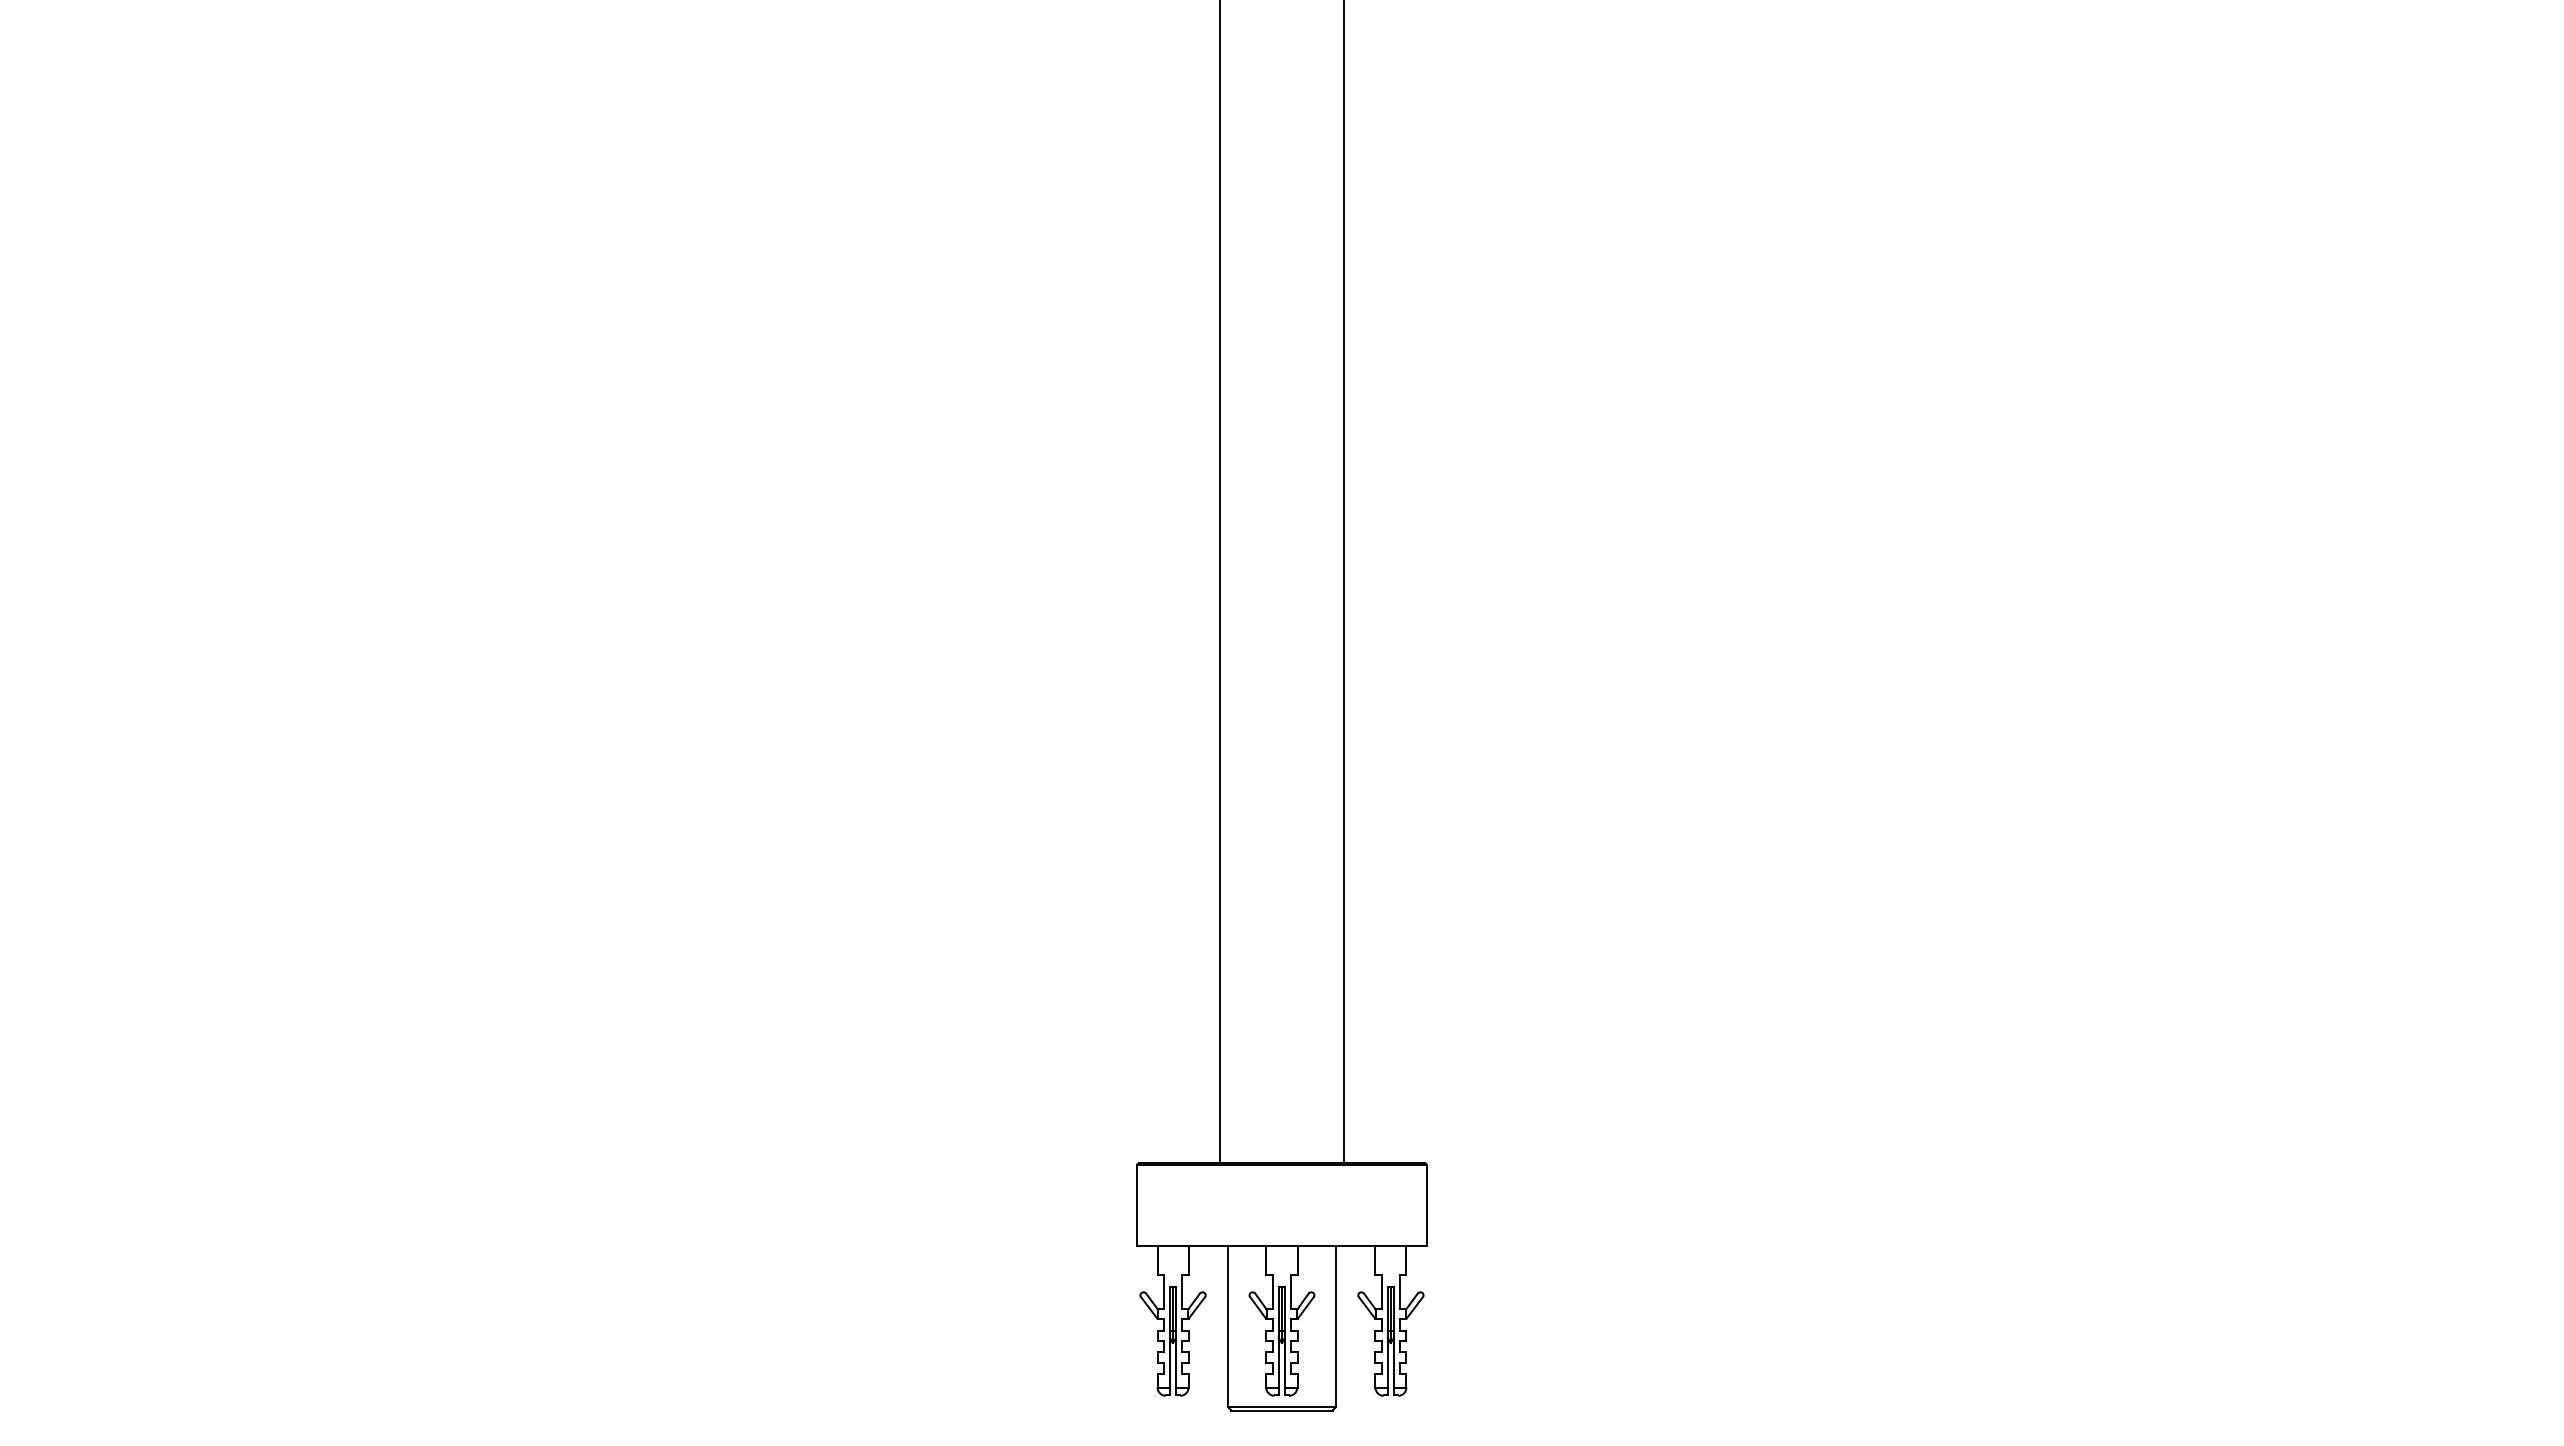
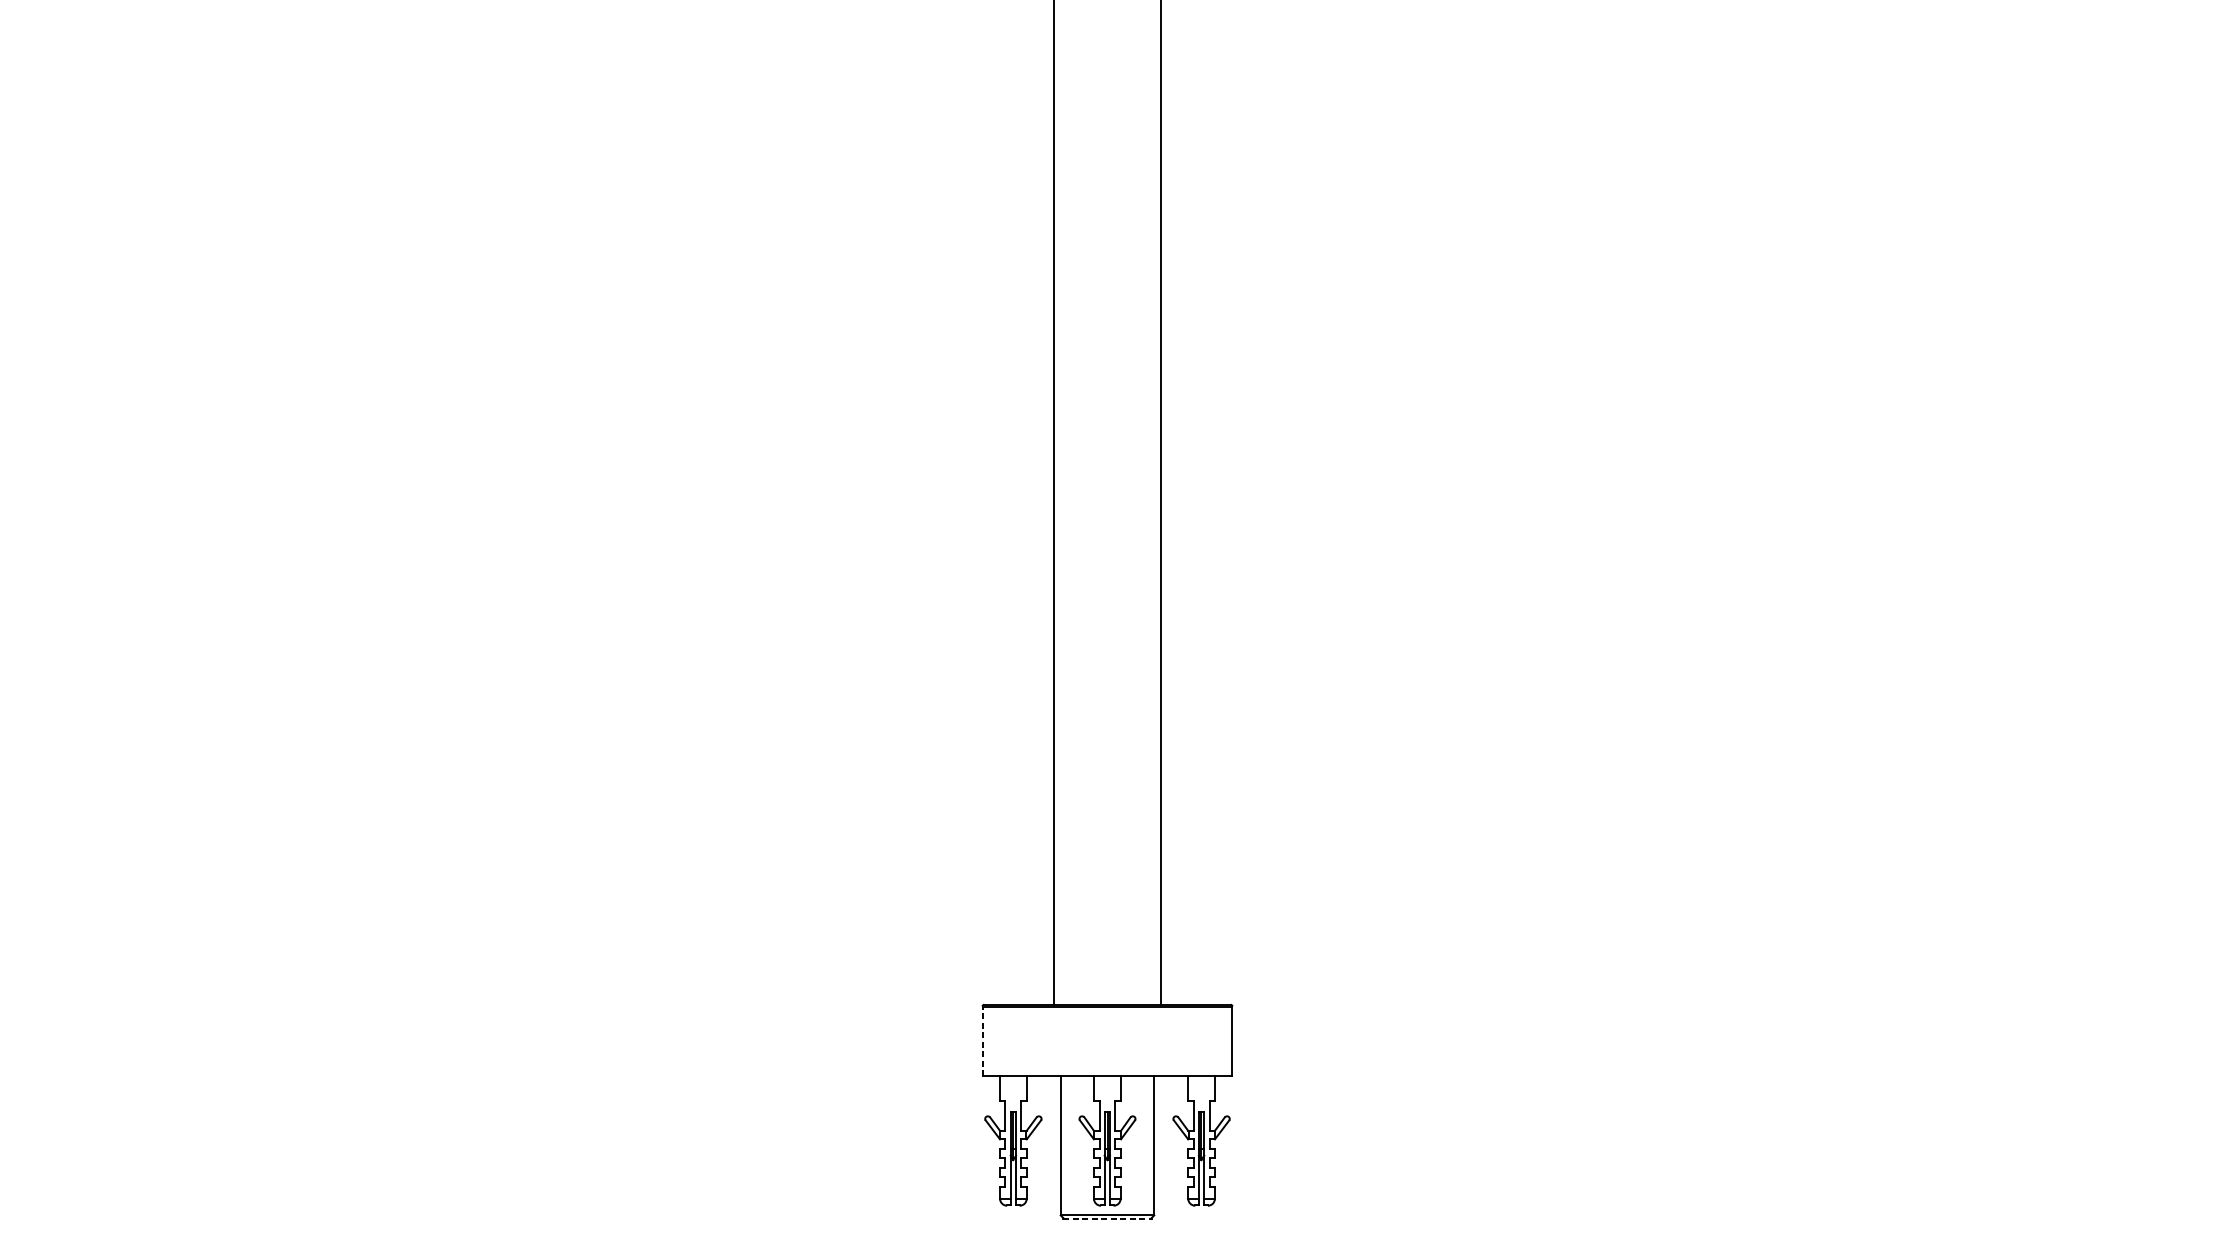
line: (1137, 1204) -> (982, 1040), solid -> dashed
line: (1282, 1411) -> (1107, 1219), solid -> dashed

